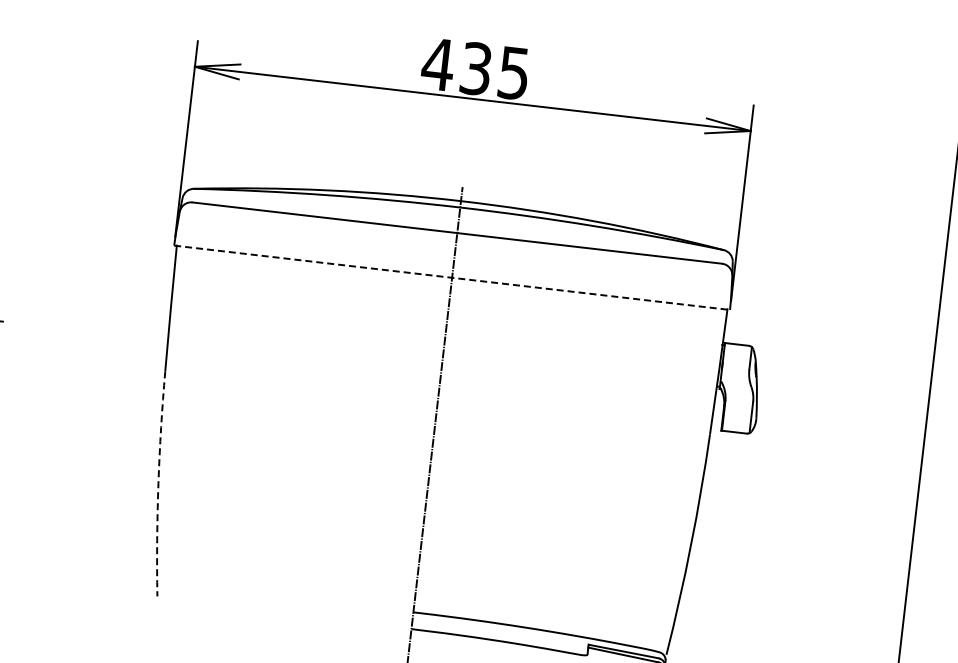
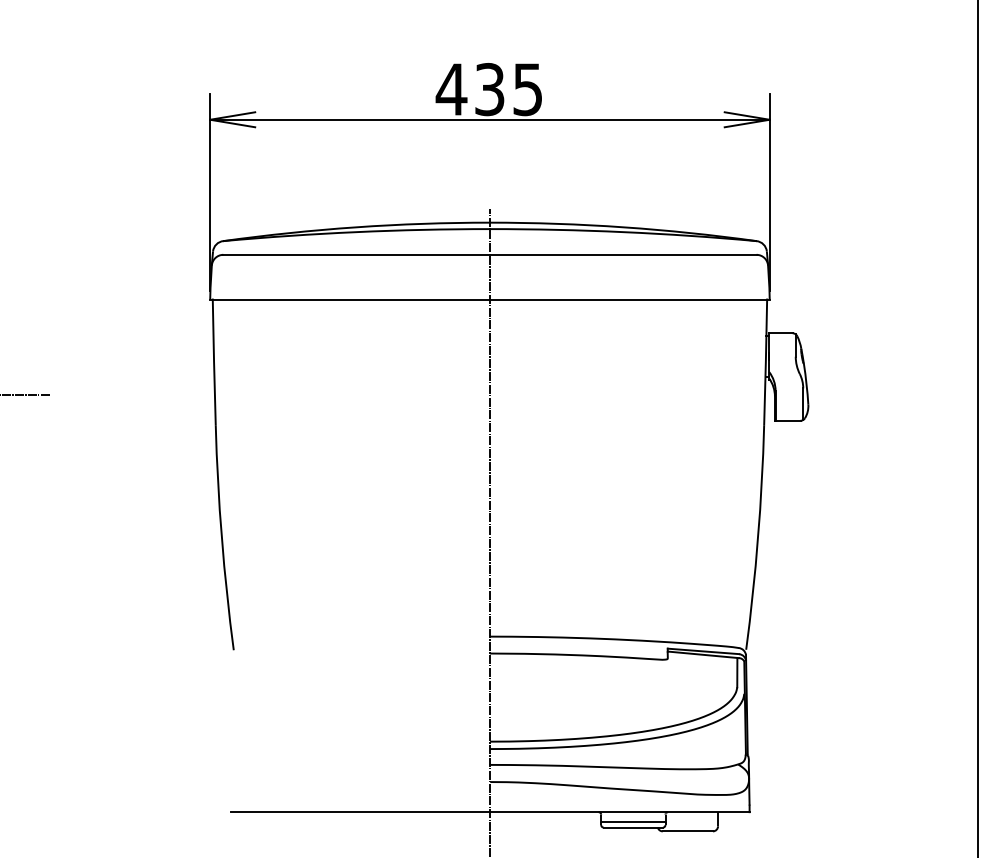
line: (451, 277) -> (489, 299), dashed -> solid
arc: (158, 484) -> (221, 538), dashed -> solid

